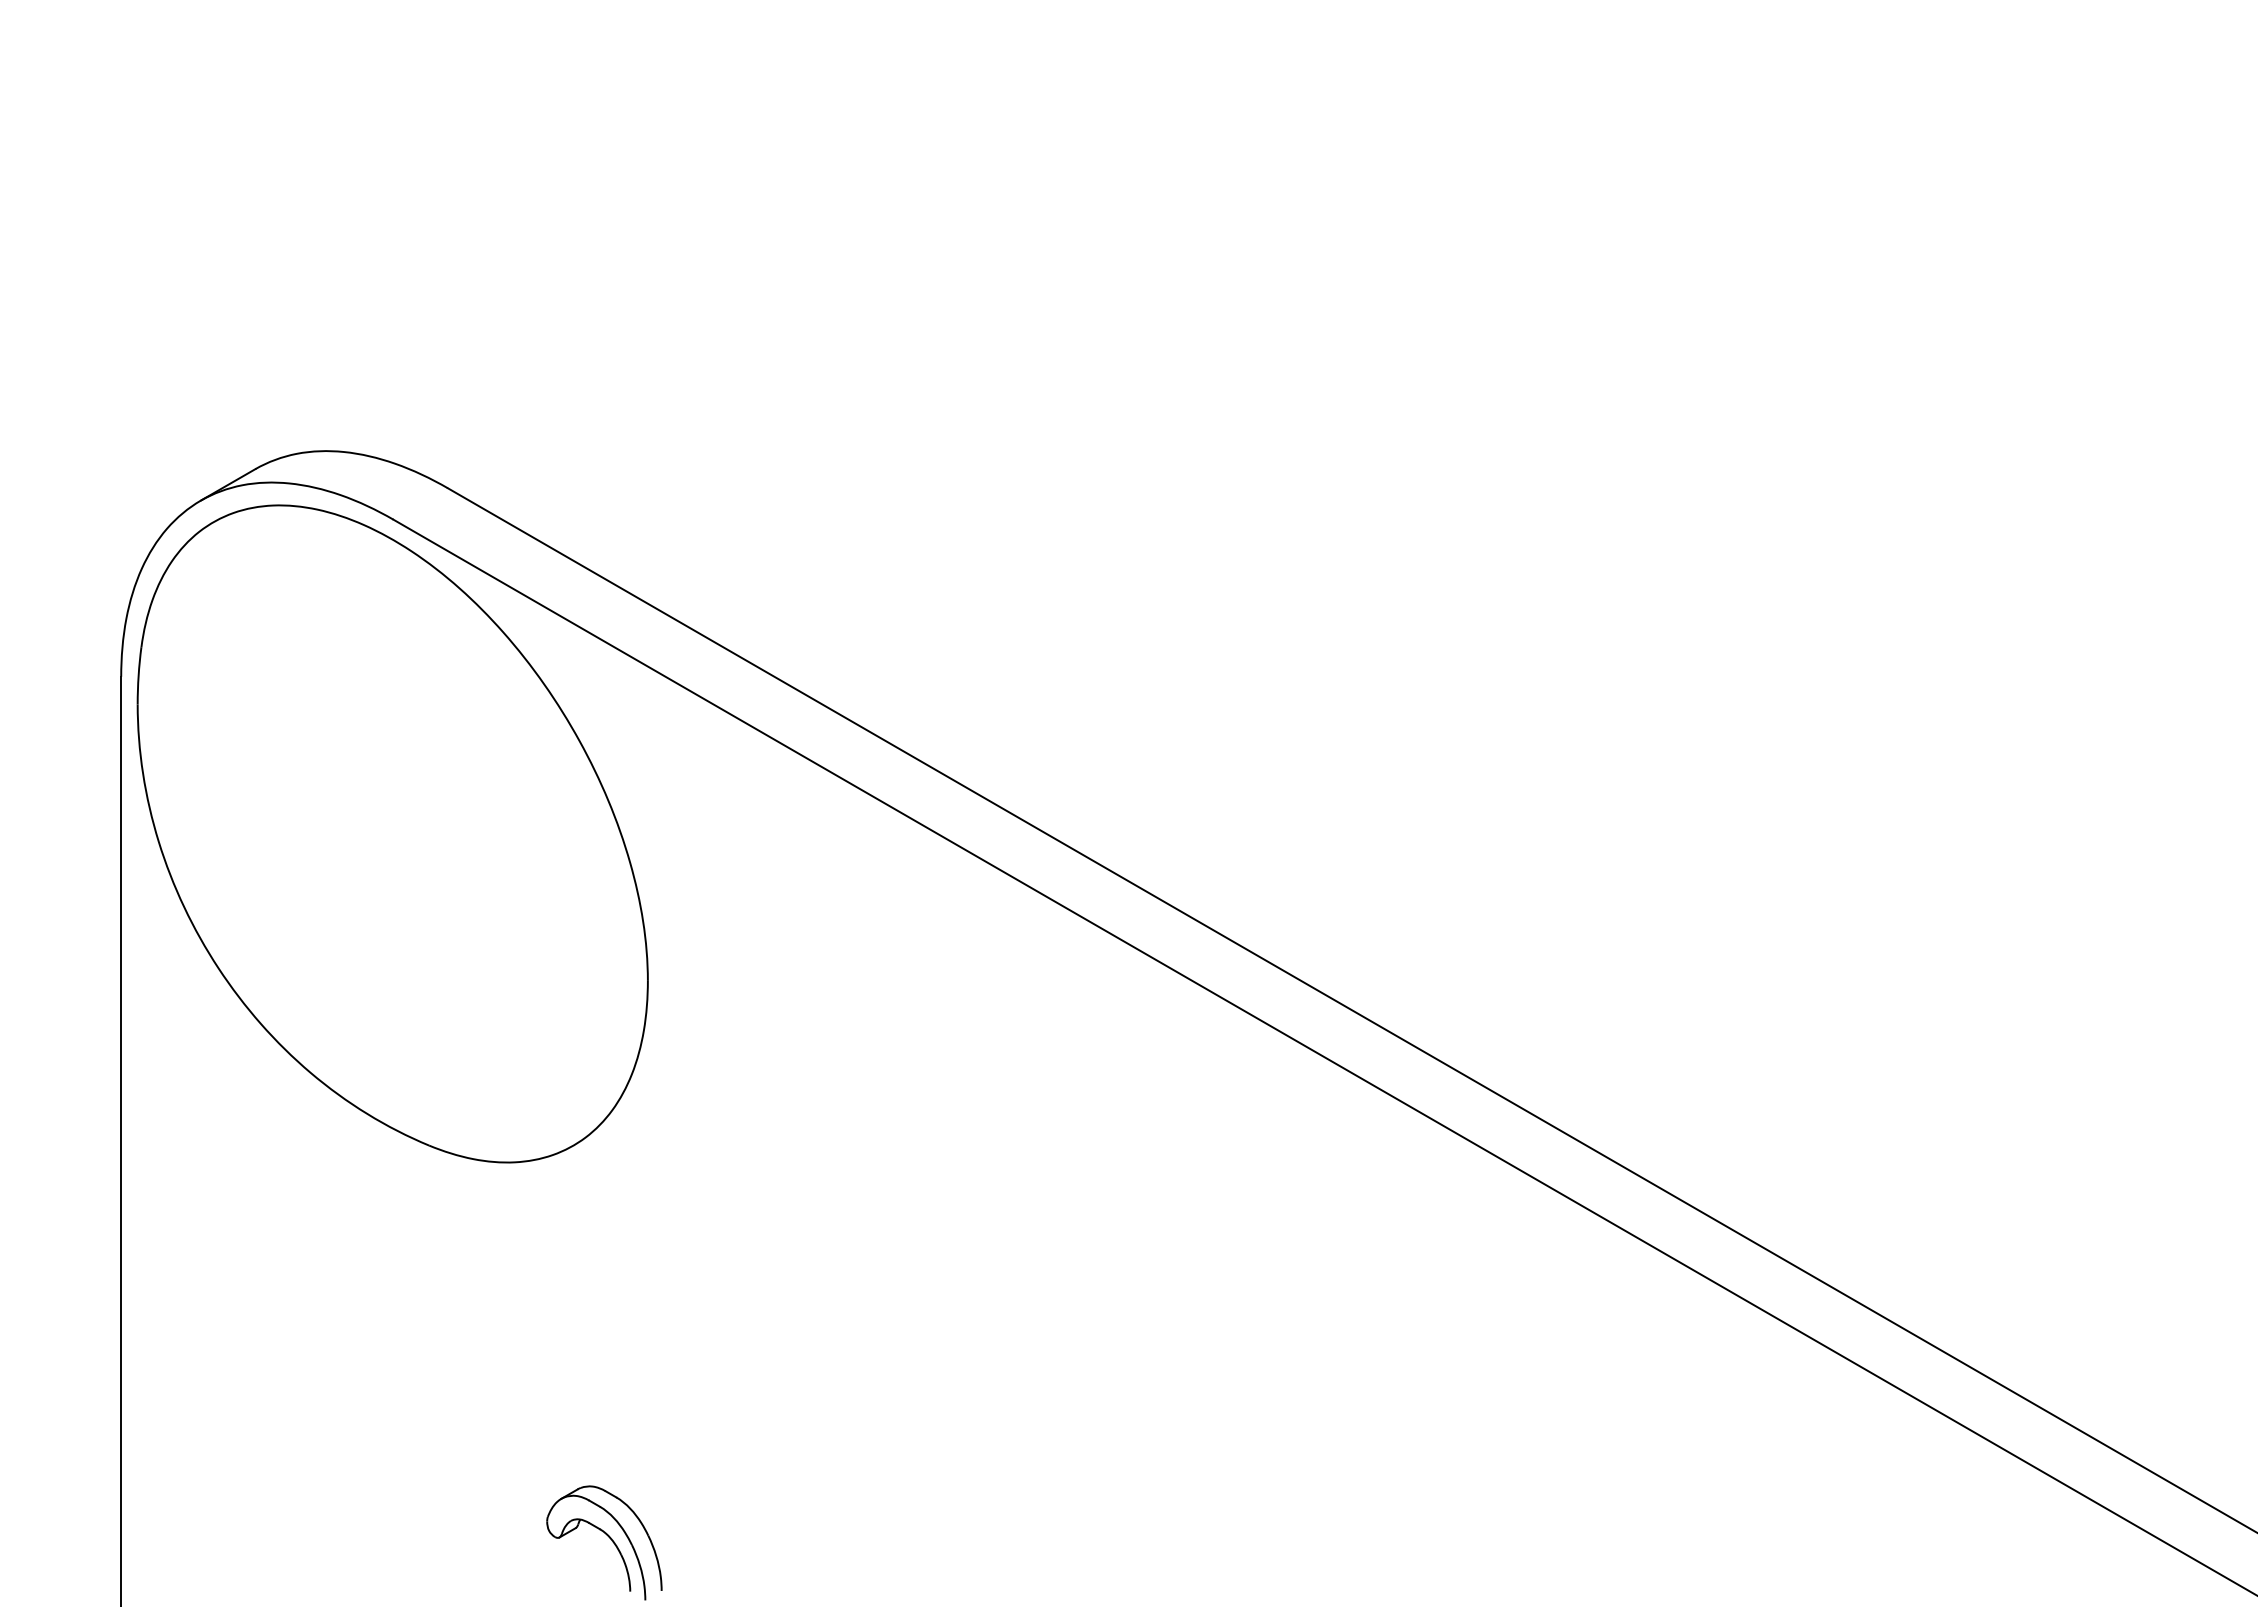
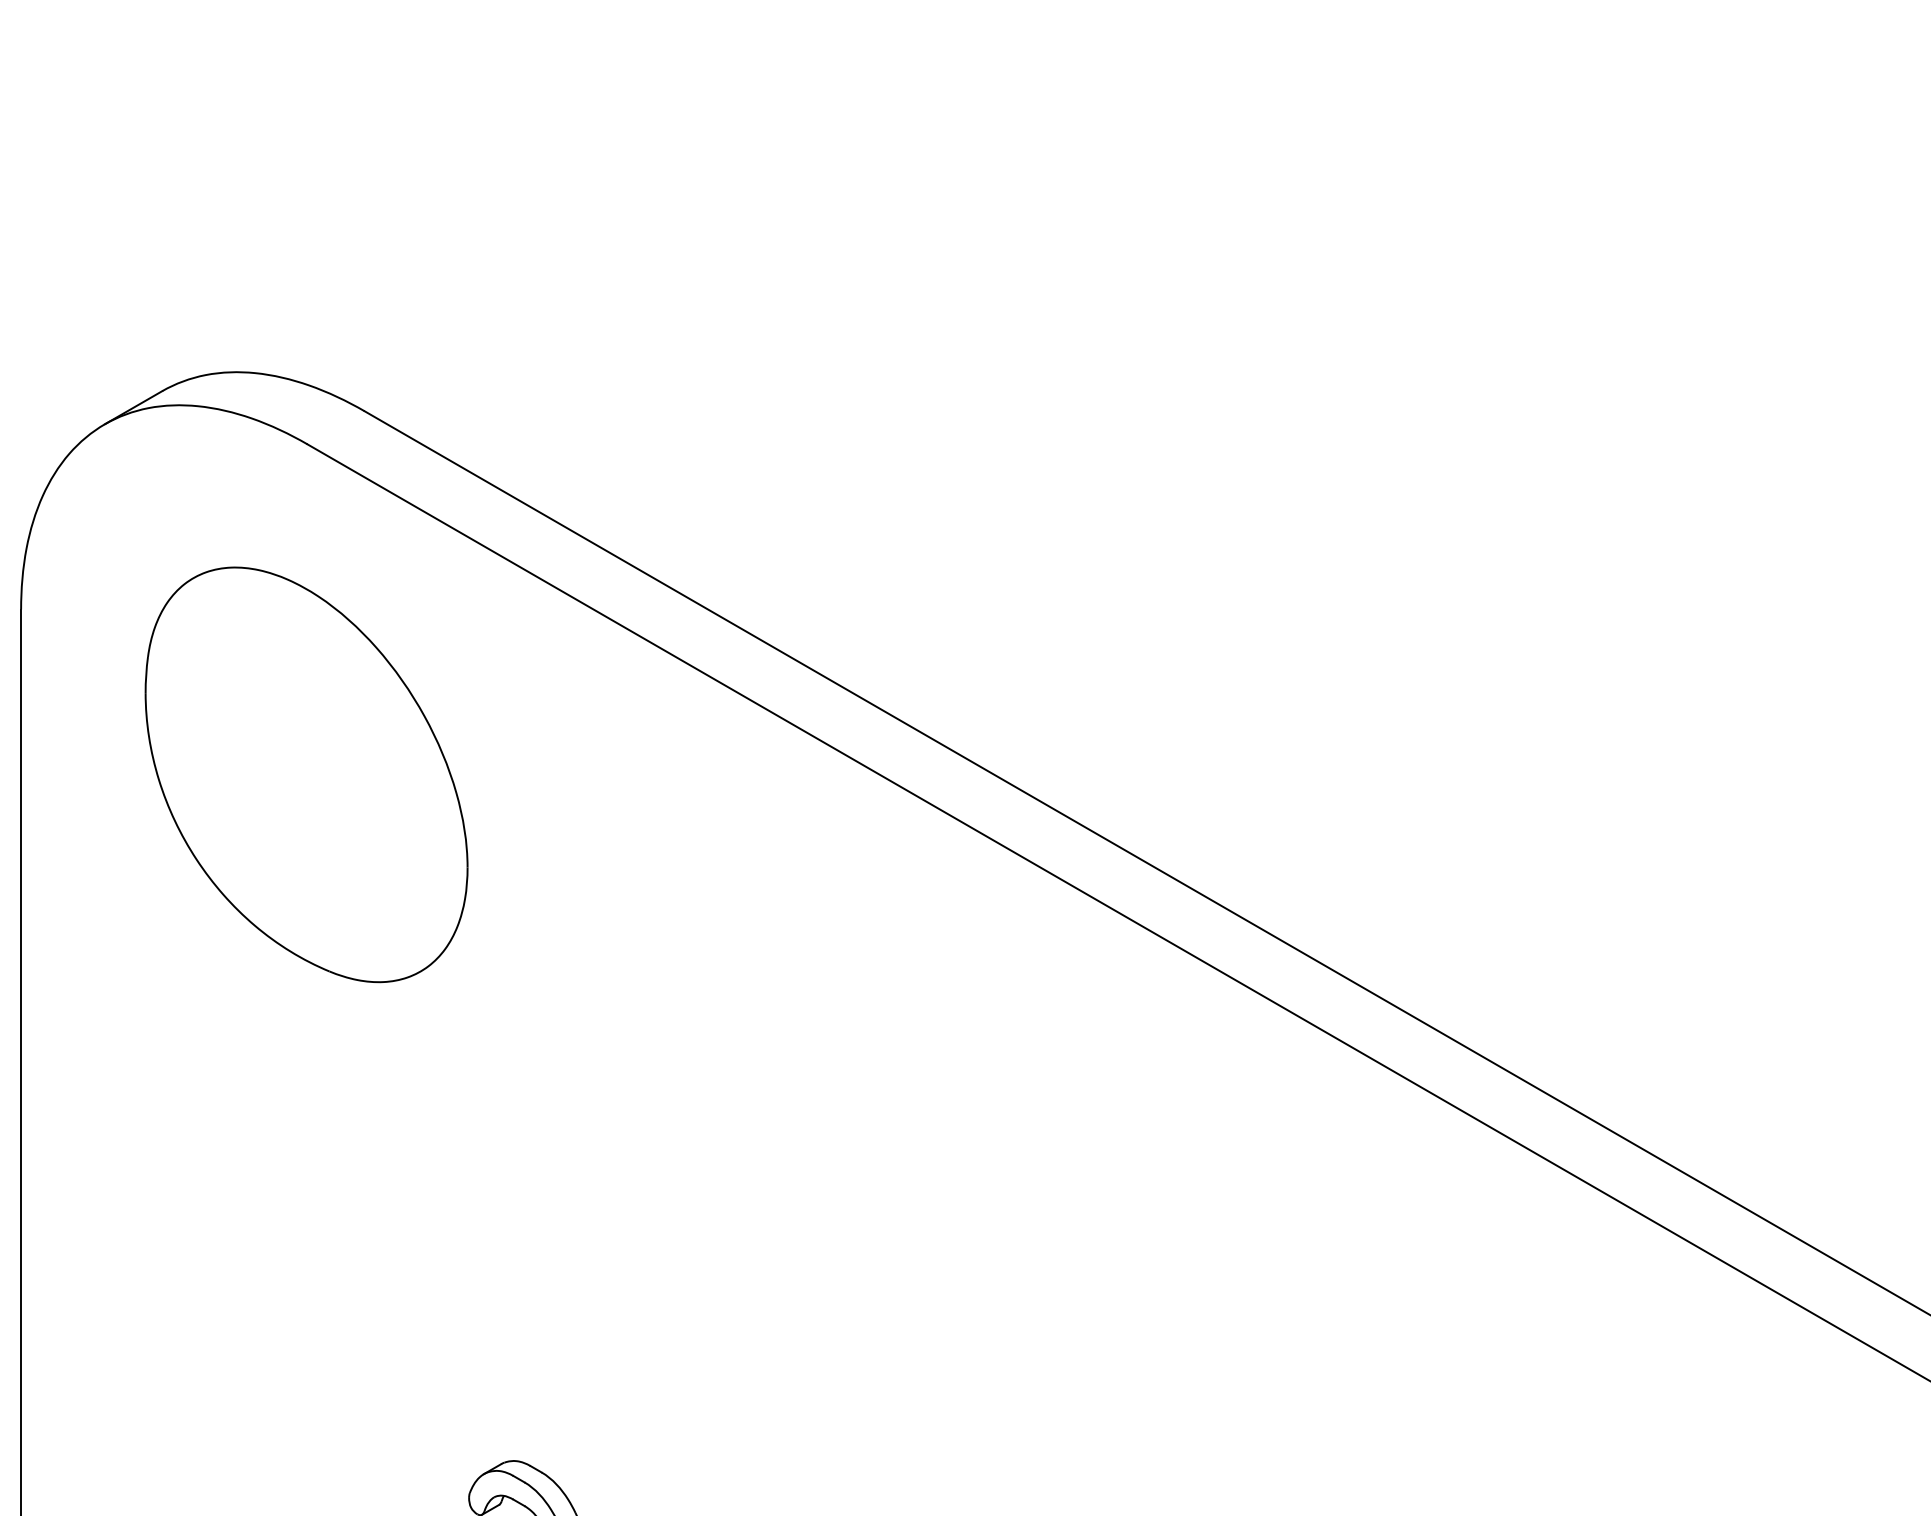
part: (392, 833) -> (306, 774), size x0.6

